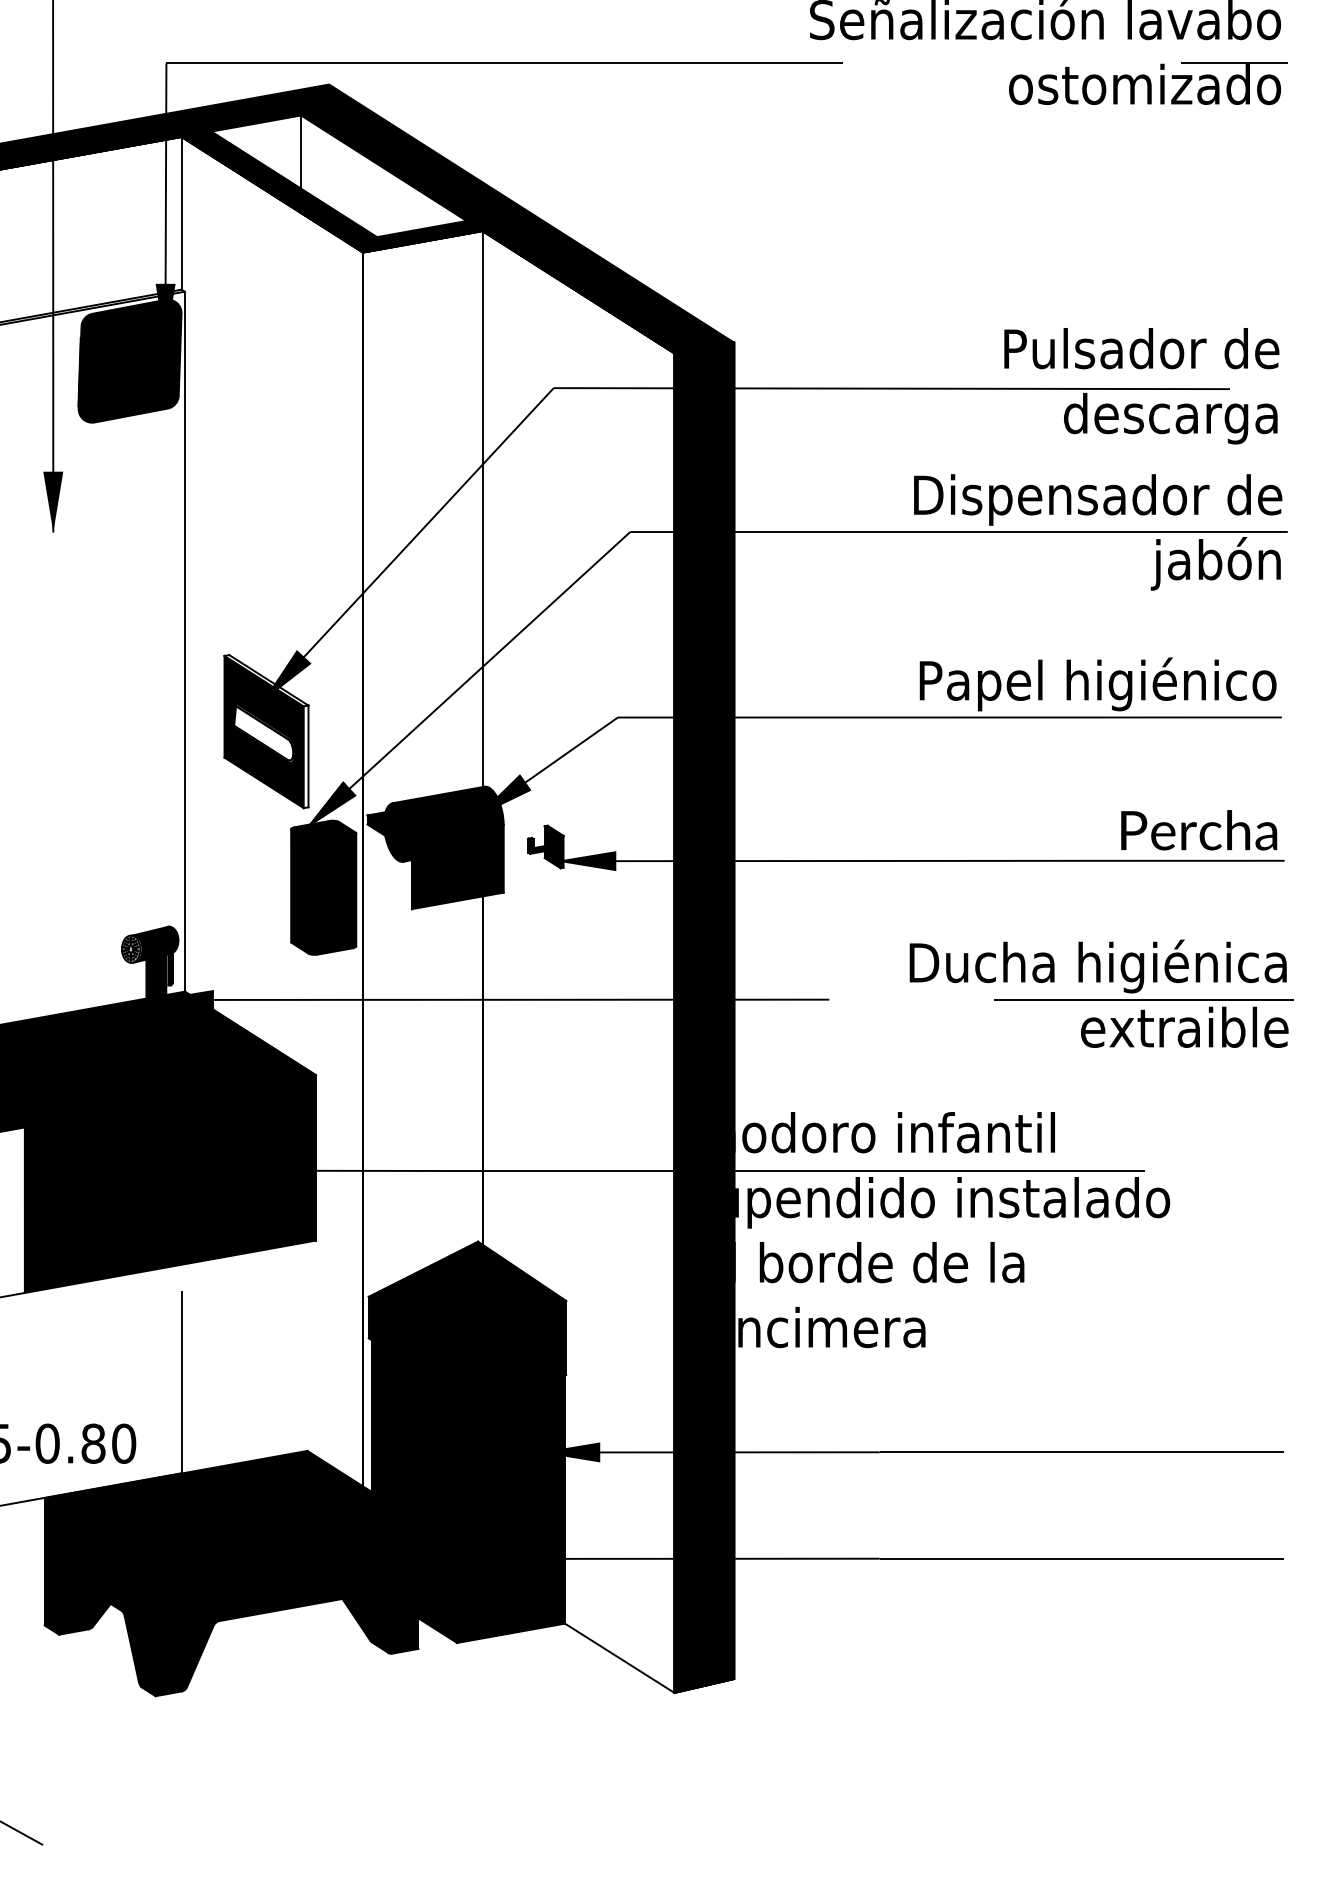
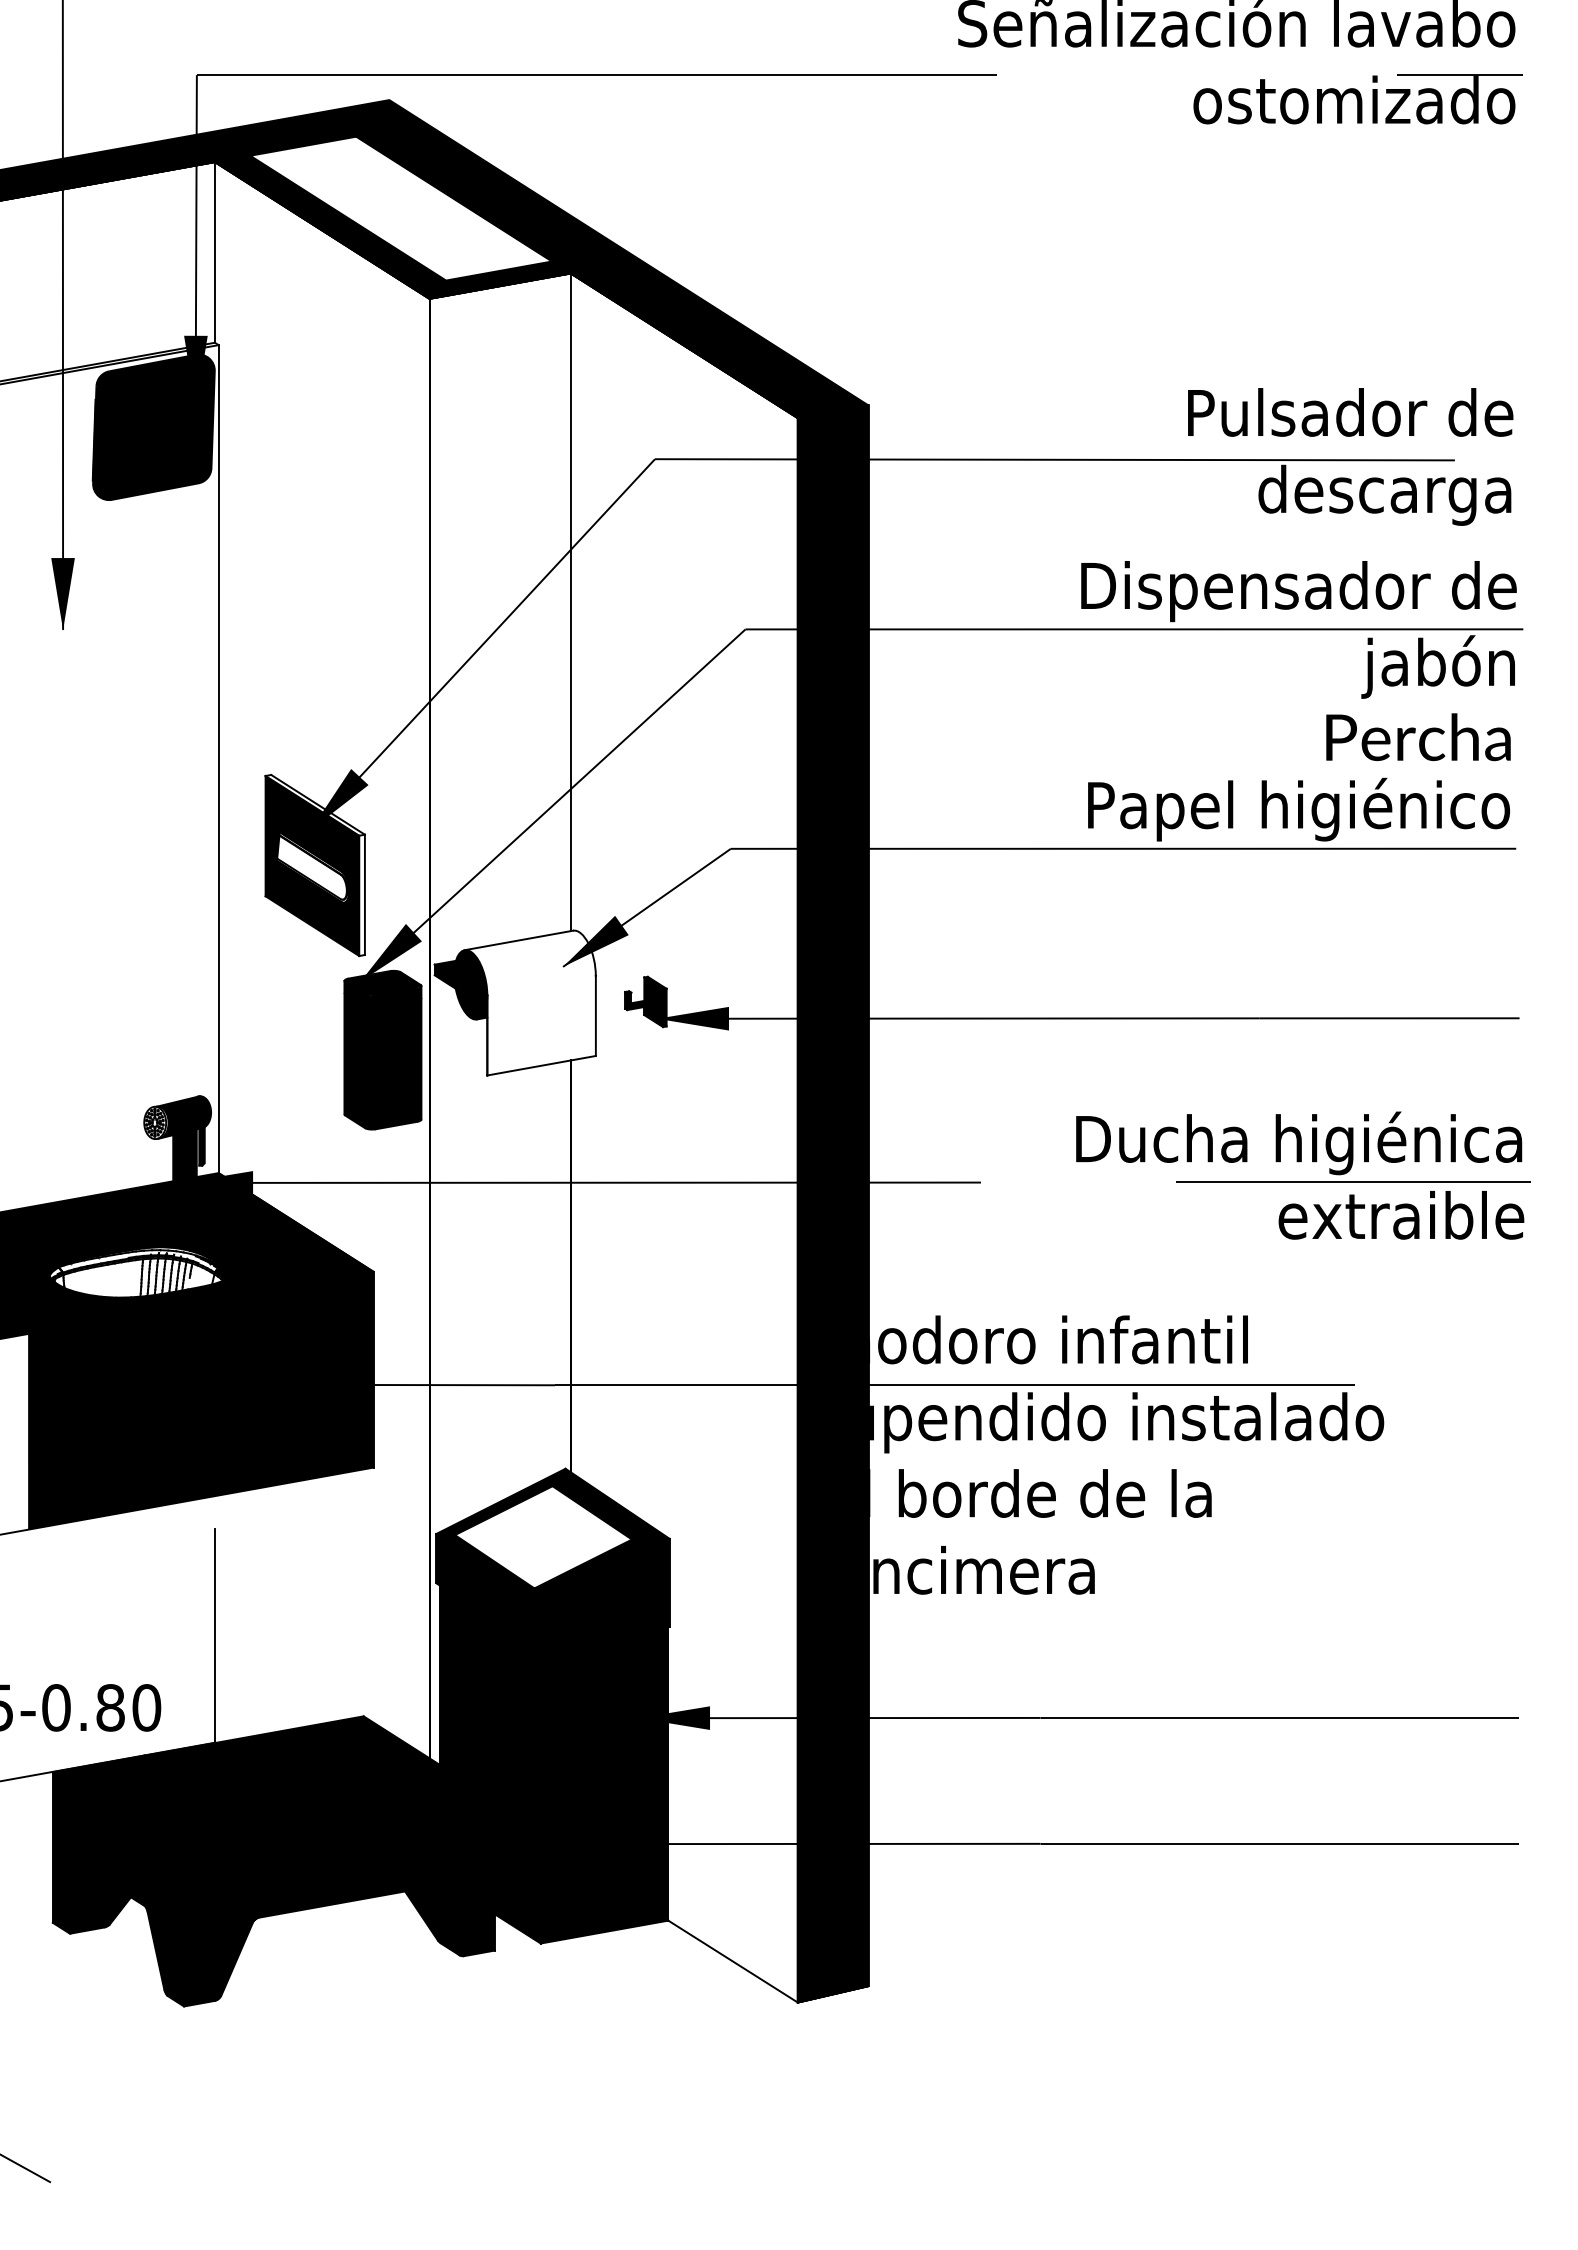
line: (301, 151) -> (356, 179), removed
text: (1199, 830) -> (1418, 737), moved
fill: (447, 847) -> (529, 1002), removed
fill: (117, 1075) -> (139, 1272), removed
fill: (459, 1299) -> (543, 1537), removed

